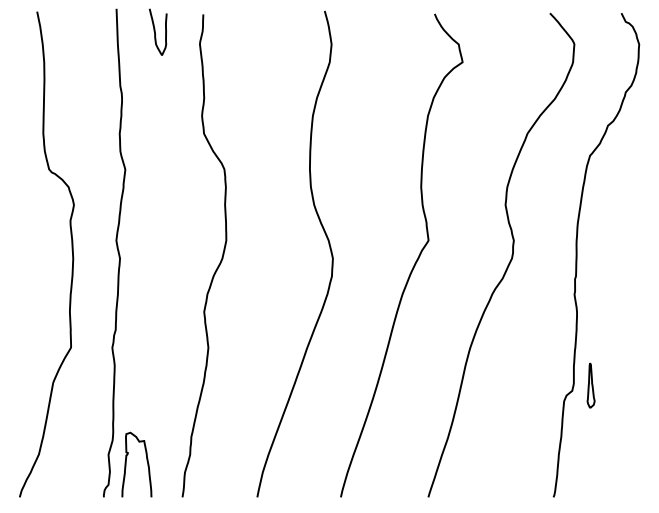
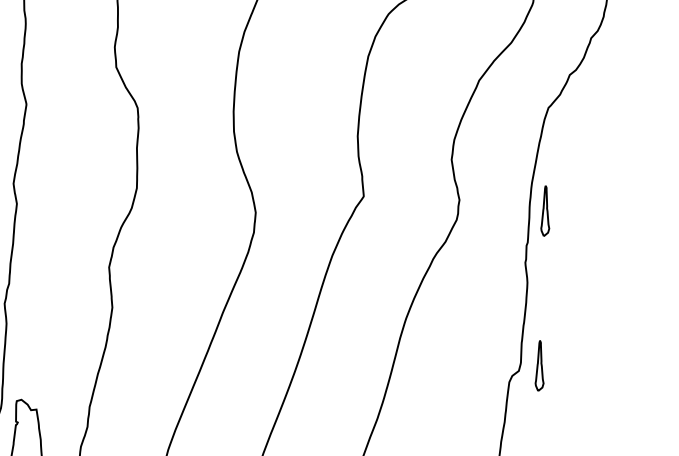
part: (590, 247) -> (545, 210), added

